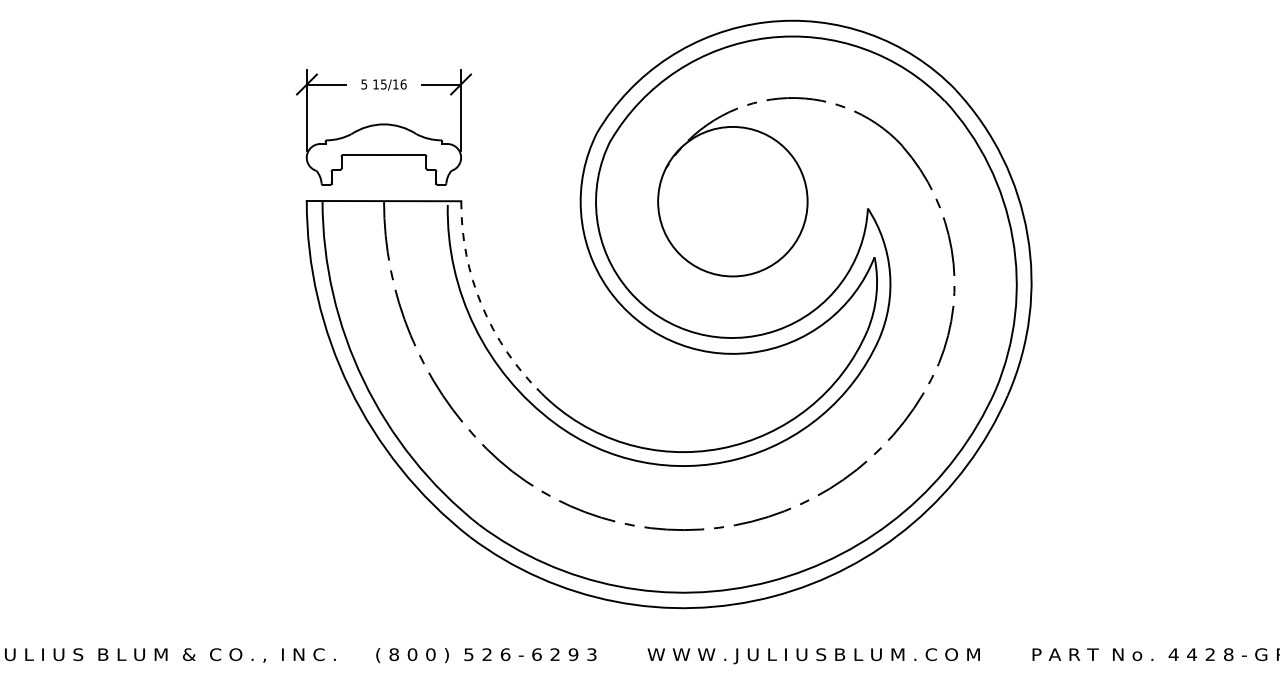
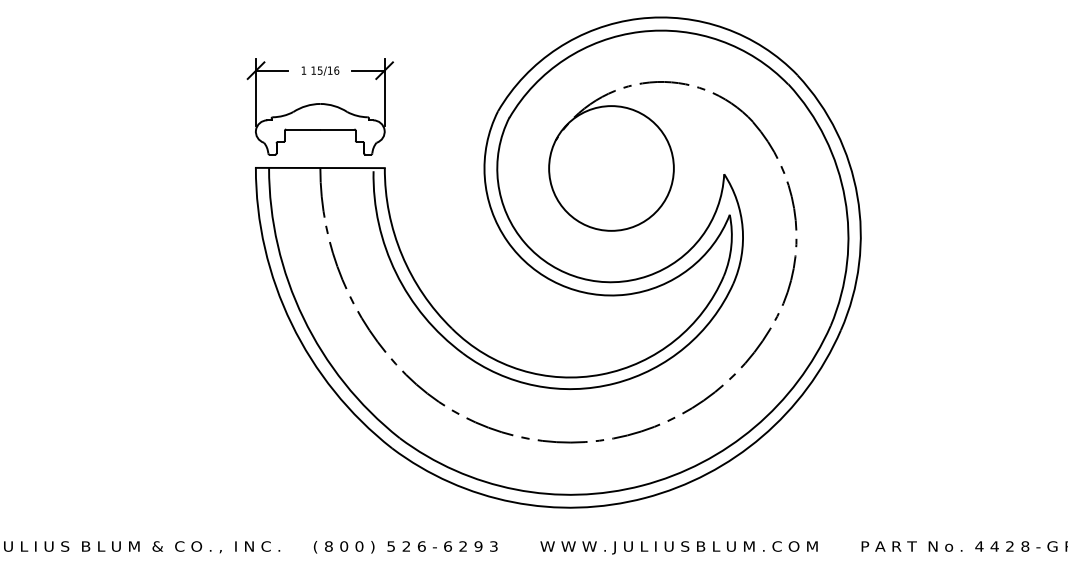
text: (364, 84) -> (304, 70), 5 -> 1
arc: (481, 305) -> (401, 255), dashed -> solid

